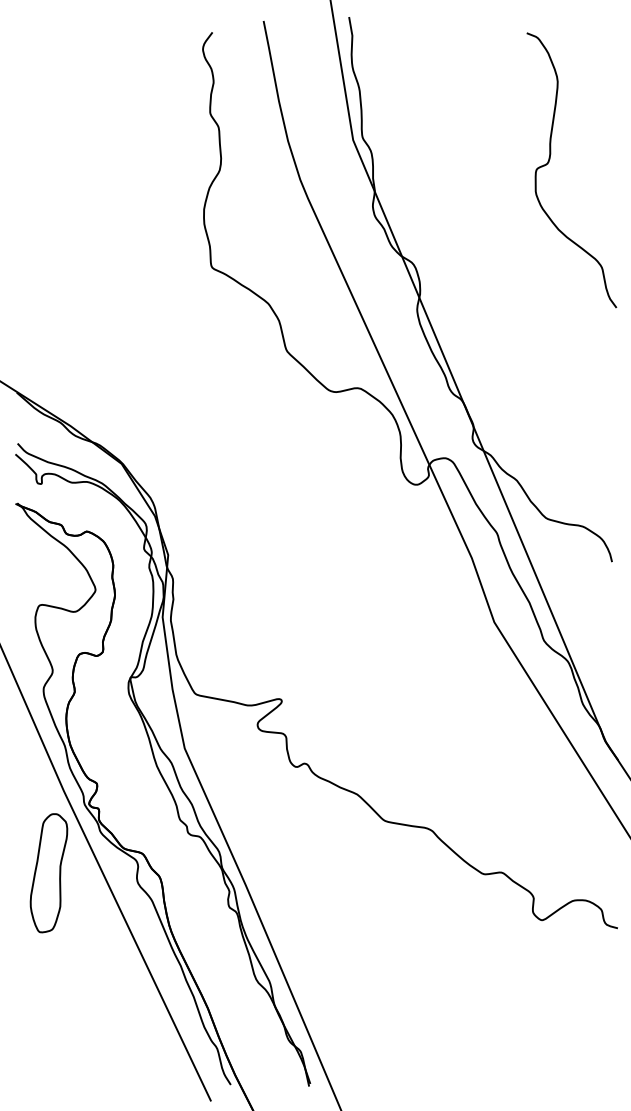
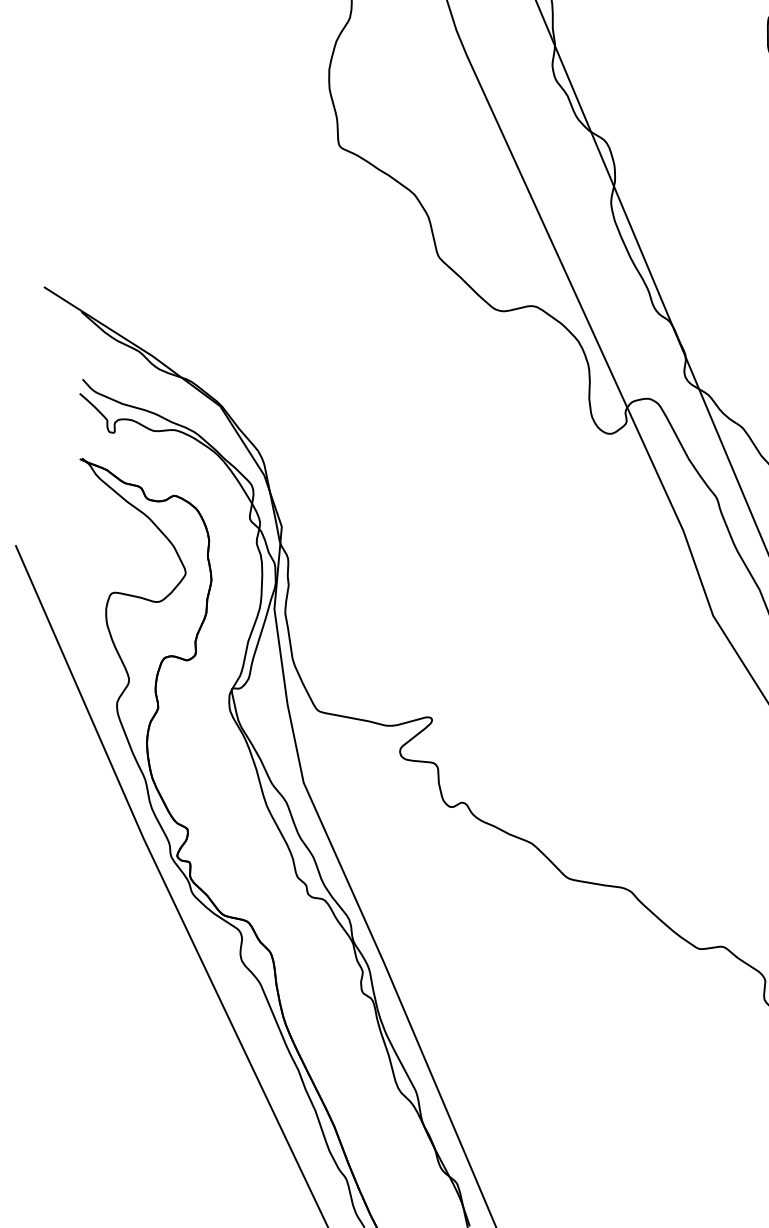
part: (48, 873) -> (123, 948), removed

